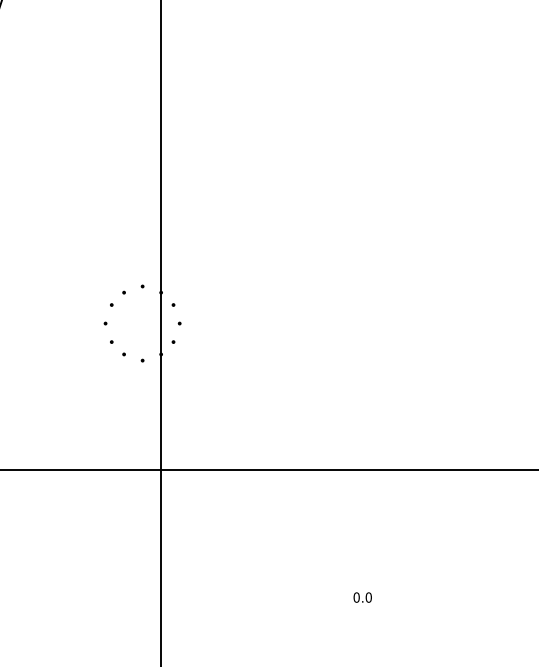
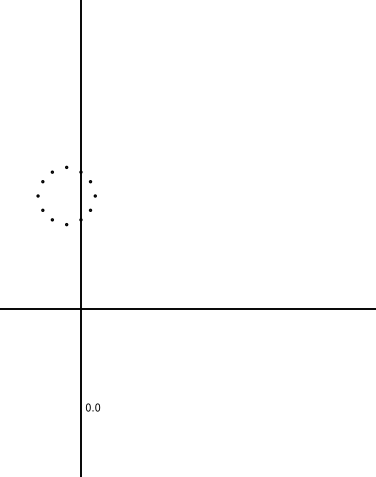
text: (362, 597) -> (92, 407), moved

